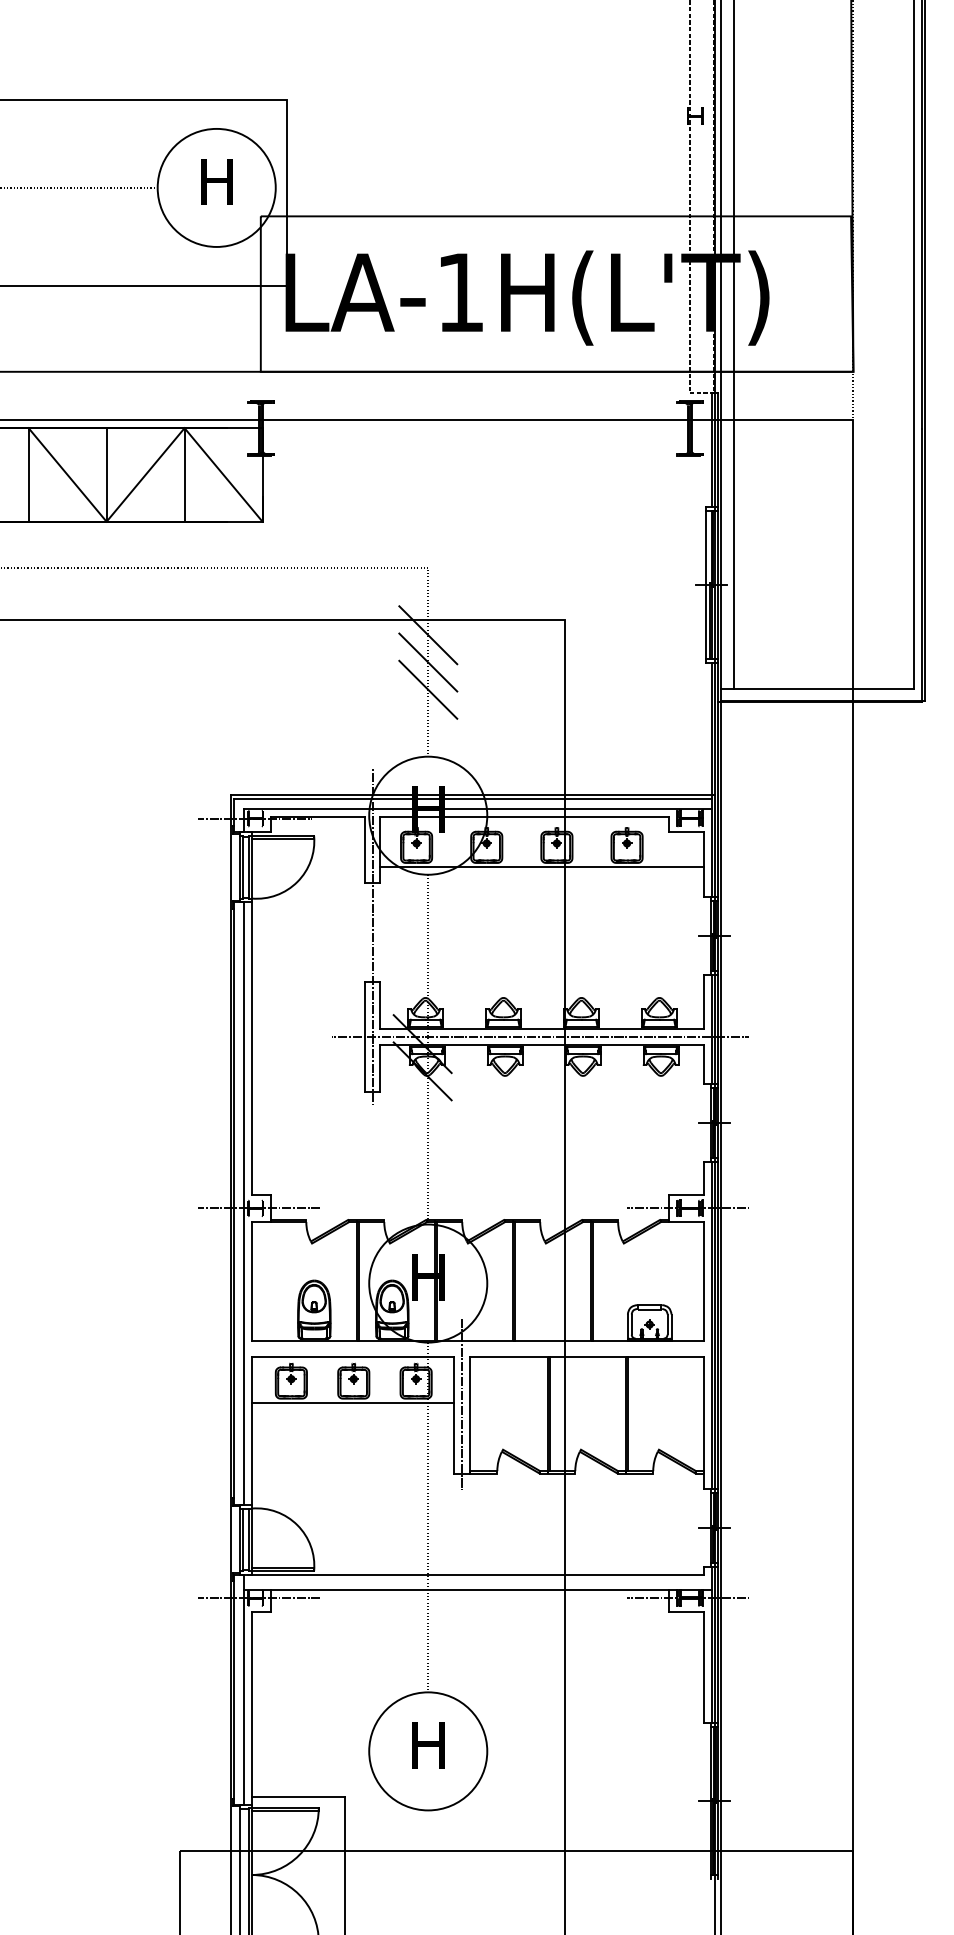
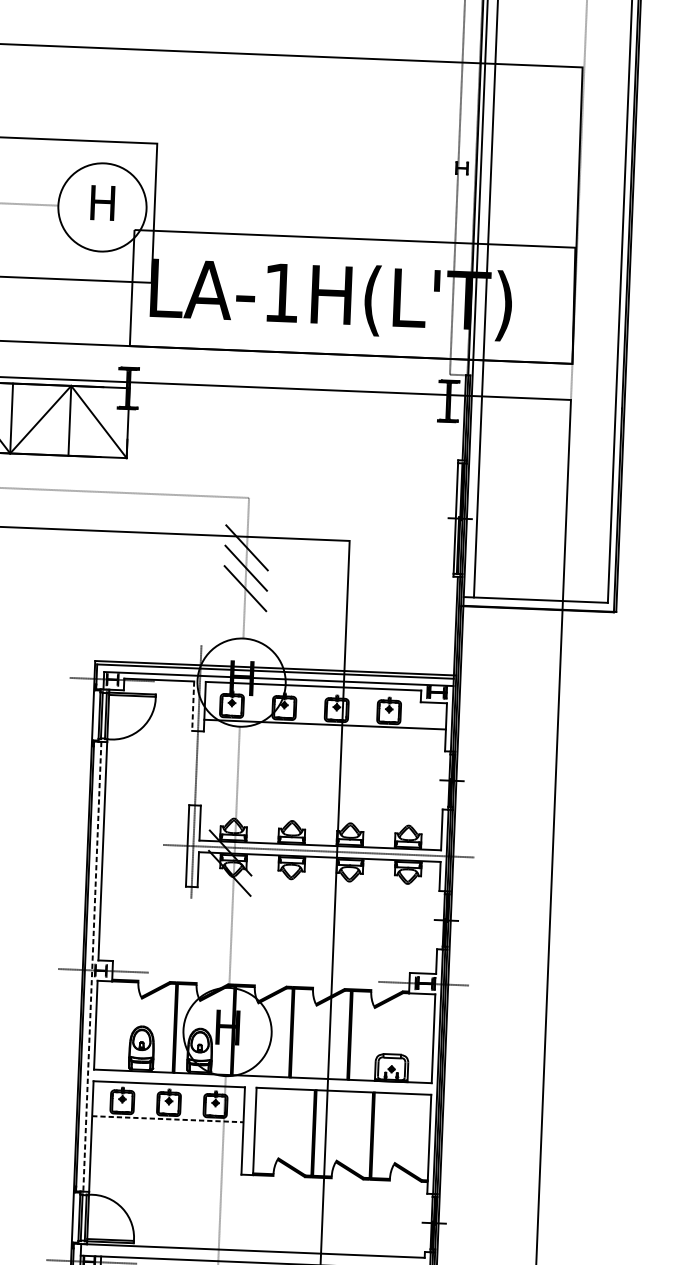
line: (364, 850) -> (192, 706), solid -> dashed
line: (243, 1204) -> (91, 967), solid -> dashed
line: (353, 1403) -> (168, 1119), solid -> dashed
line: (462, 1404) -> (249, 1123), removed

